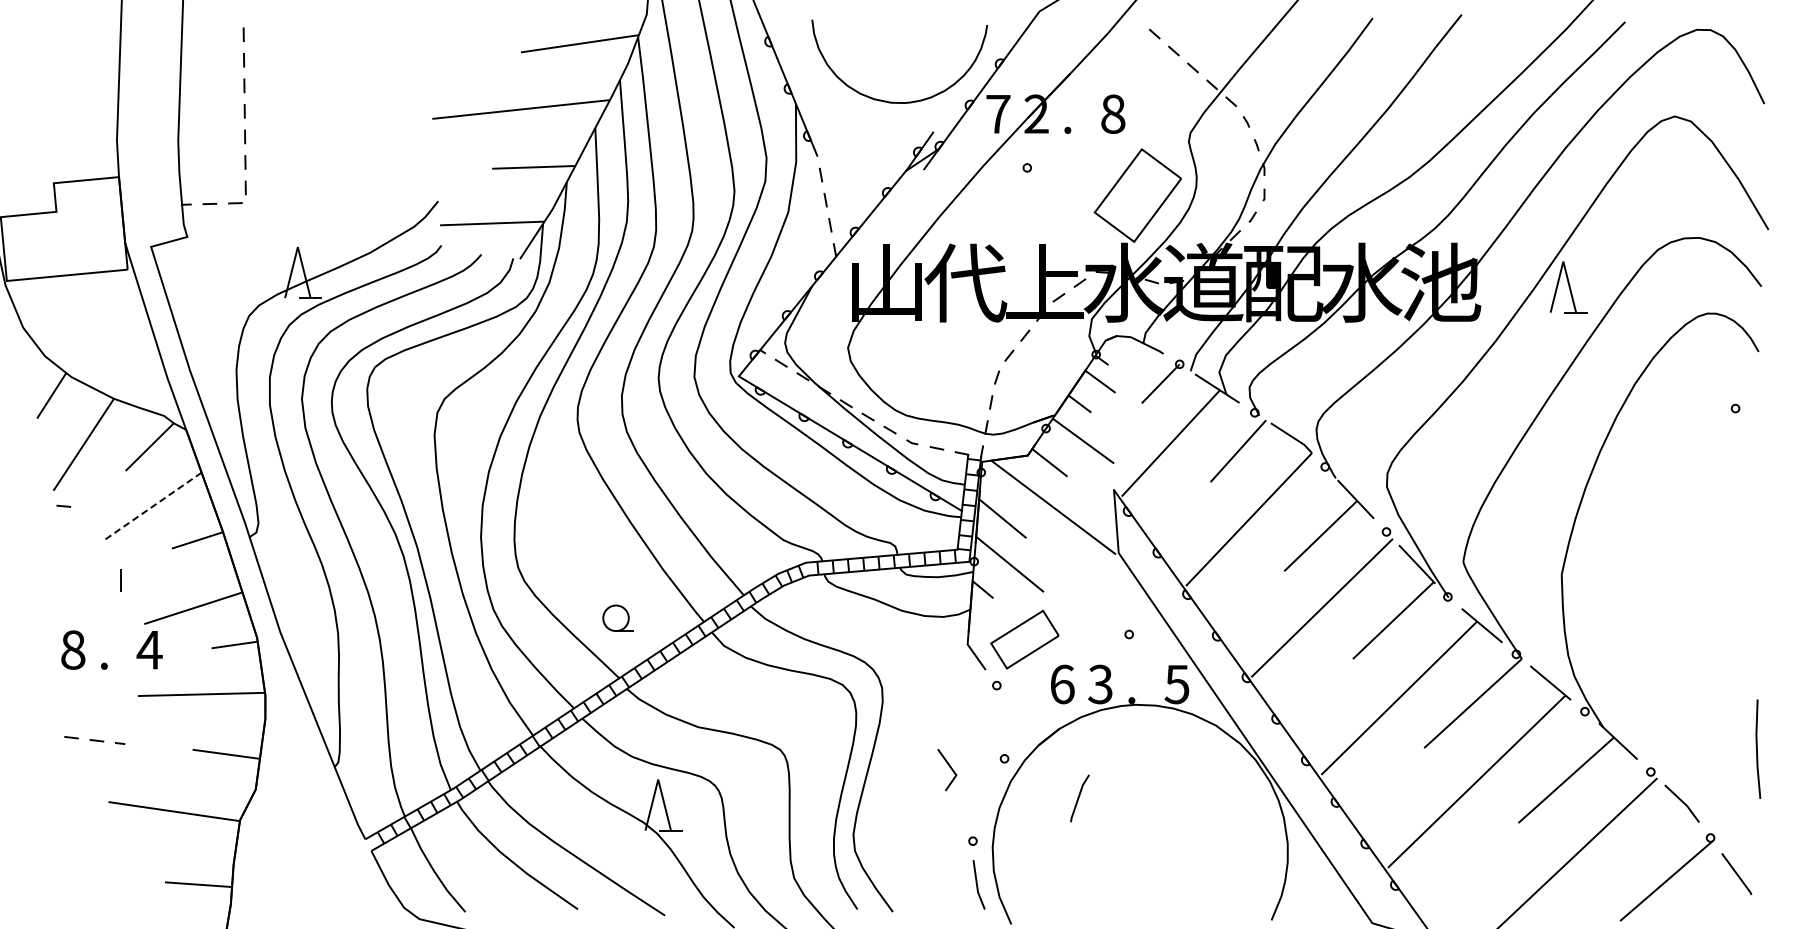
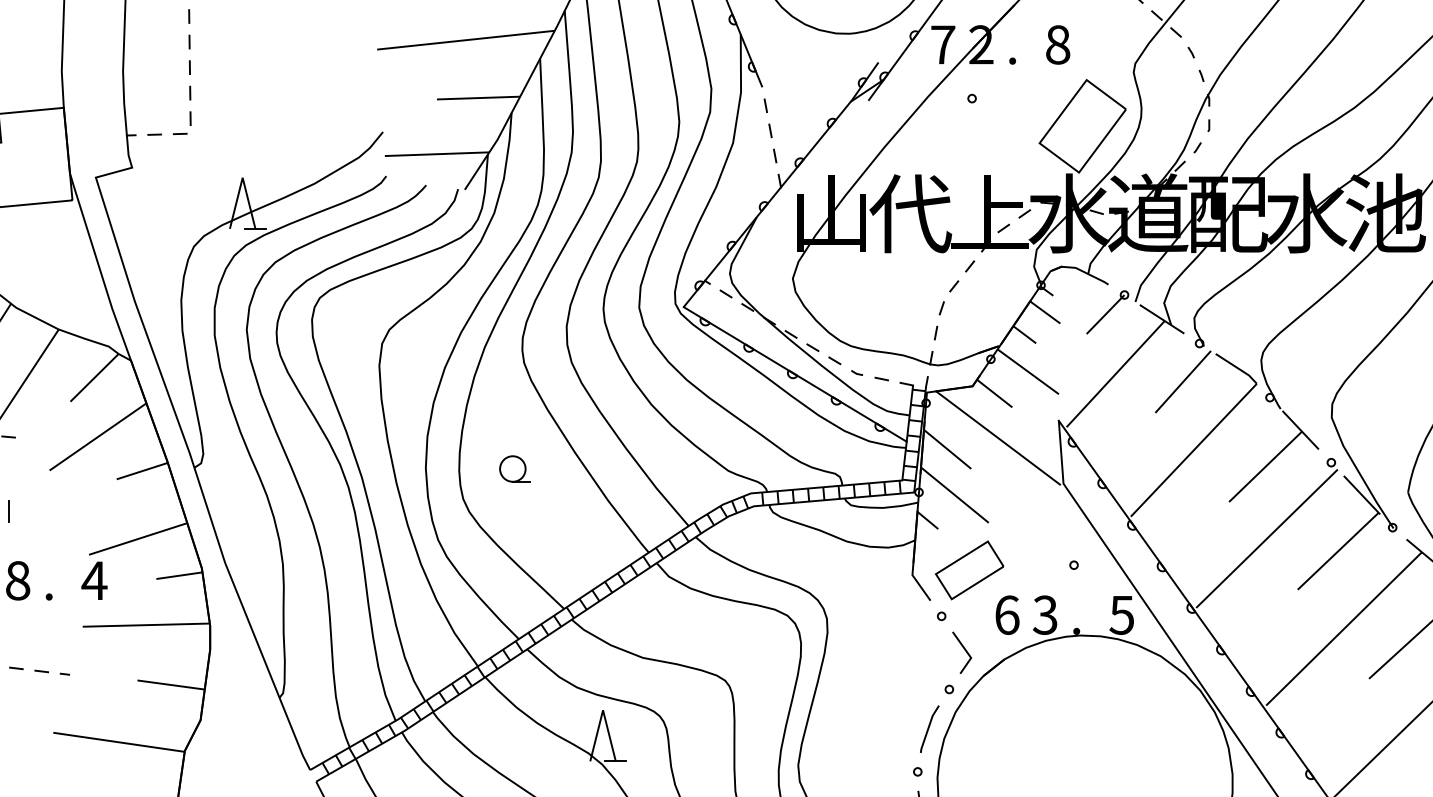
line: (153, 506) -> (98, 437), dashed -> solid
line: (120, 580) -> (9, 511), moved
part: (617, 617) -> (514, 468), moved
line: (949, 767) -> (964, 650), moved
line: (1079, 798) -> (929, 729), moved

